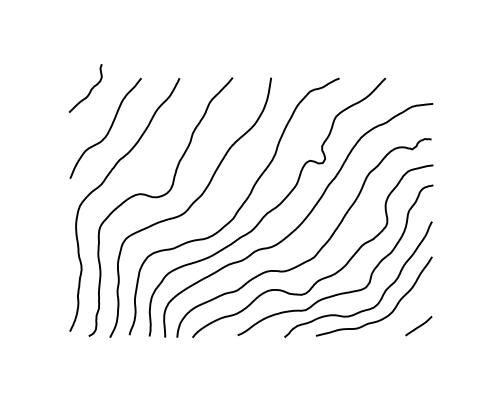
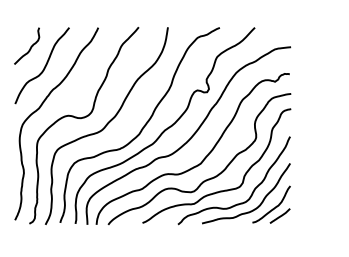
curve: (89, 91) -> (29, 48), moved
curve: (411, 314) -> (274, 207), added

